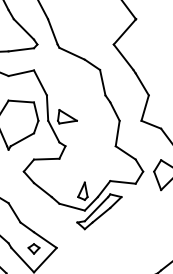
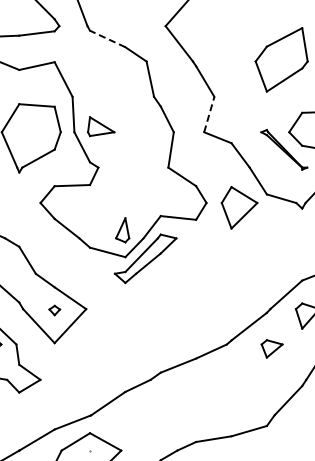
line: (71, 53) -> (107, 38), solid -> dashed
line: (145, 108) -> (209, 114), solid -> dashed
part: (33, 248) -> (54, 310), size x0.7

